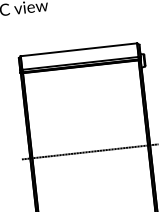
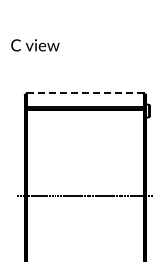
line: (78, 50) -> (84, 93), solid -> dashed

